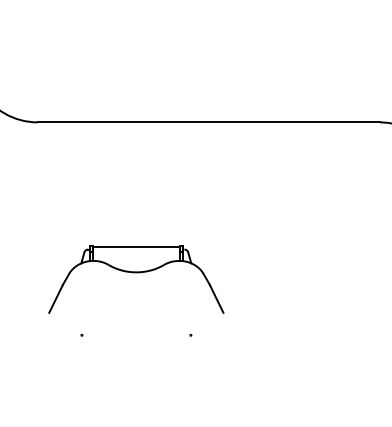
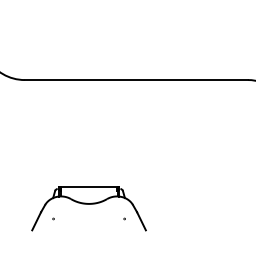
part: (135, 279) -> (88, 208), moved

